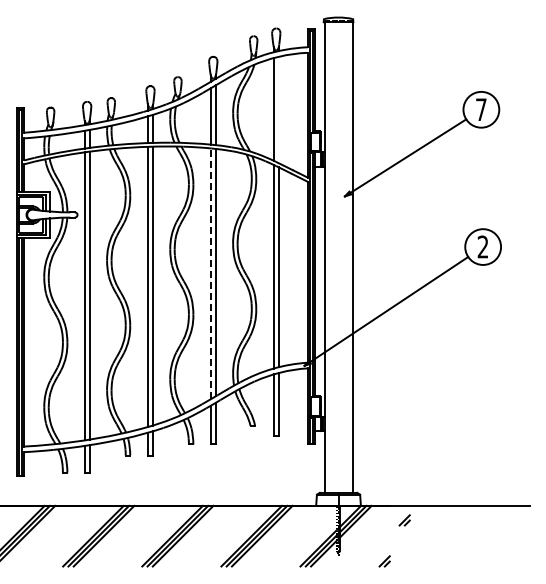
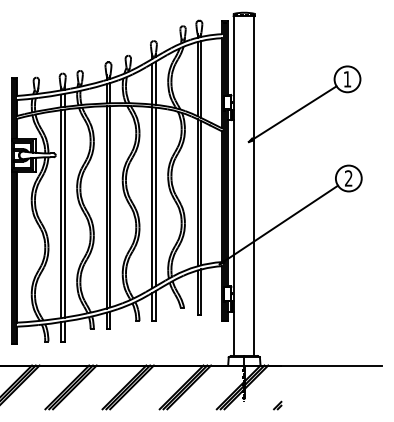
line: (278, 109) -> (200, 79), added
text: (481, 109) -> (347, 79), 7 -> 1
line: (210, 273) -> (151, 197), dashed -> solid
part: (404, 520) -> (291, 376), removed

